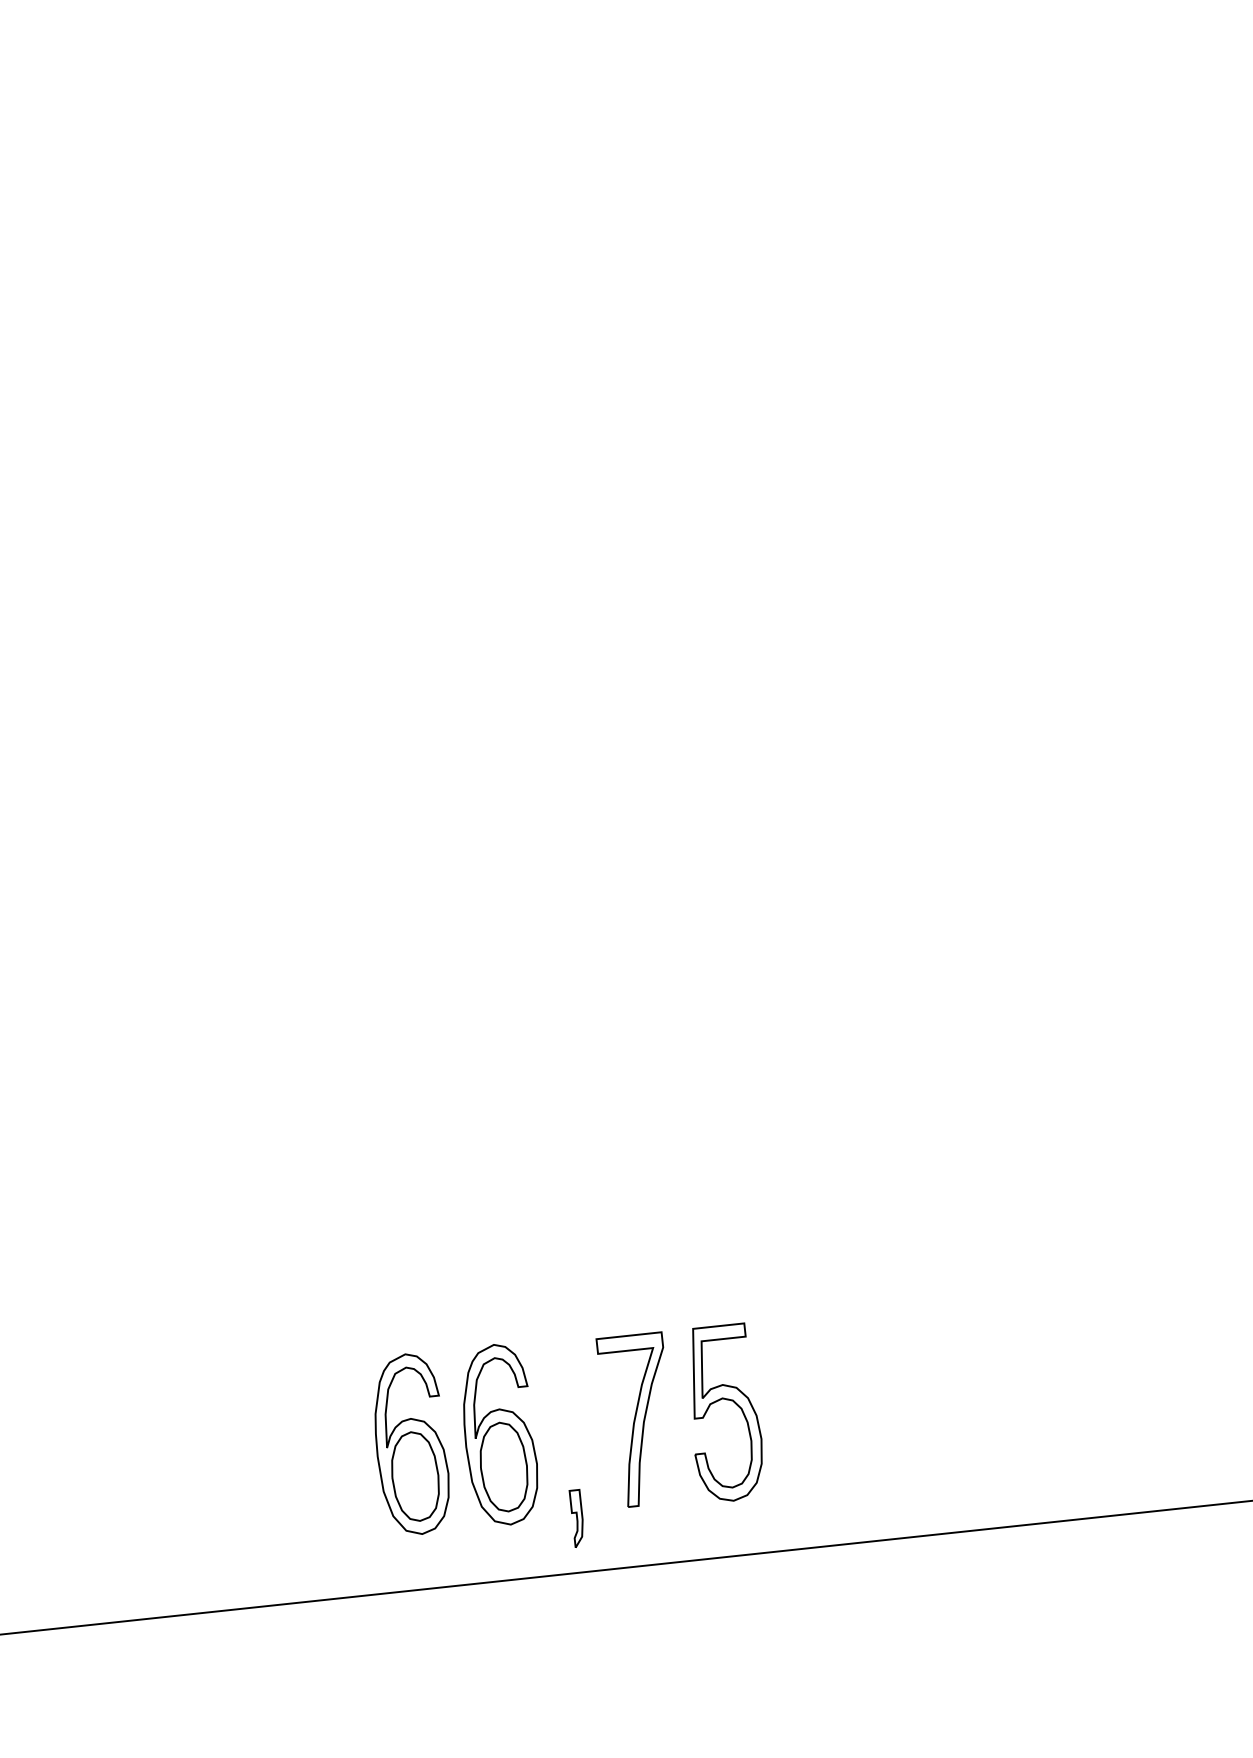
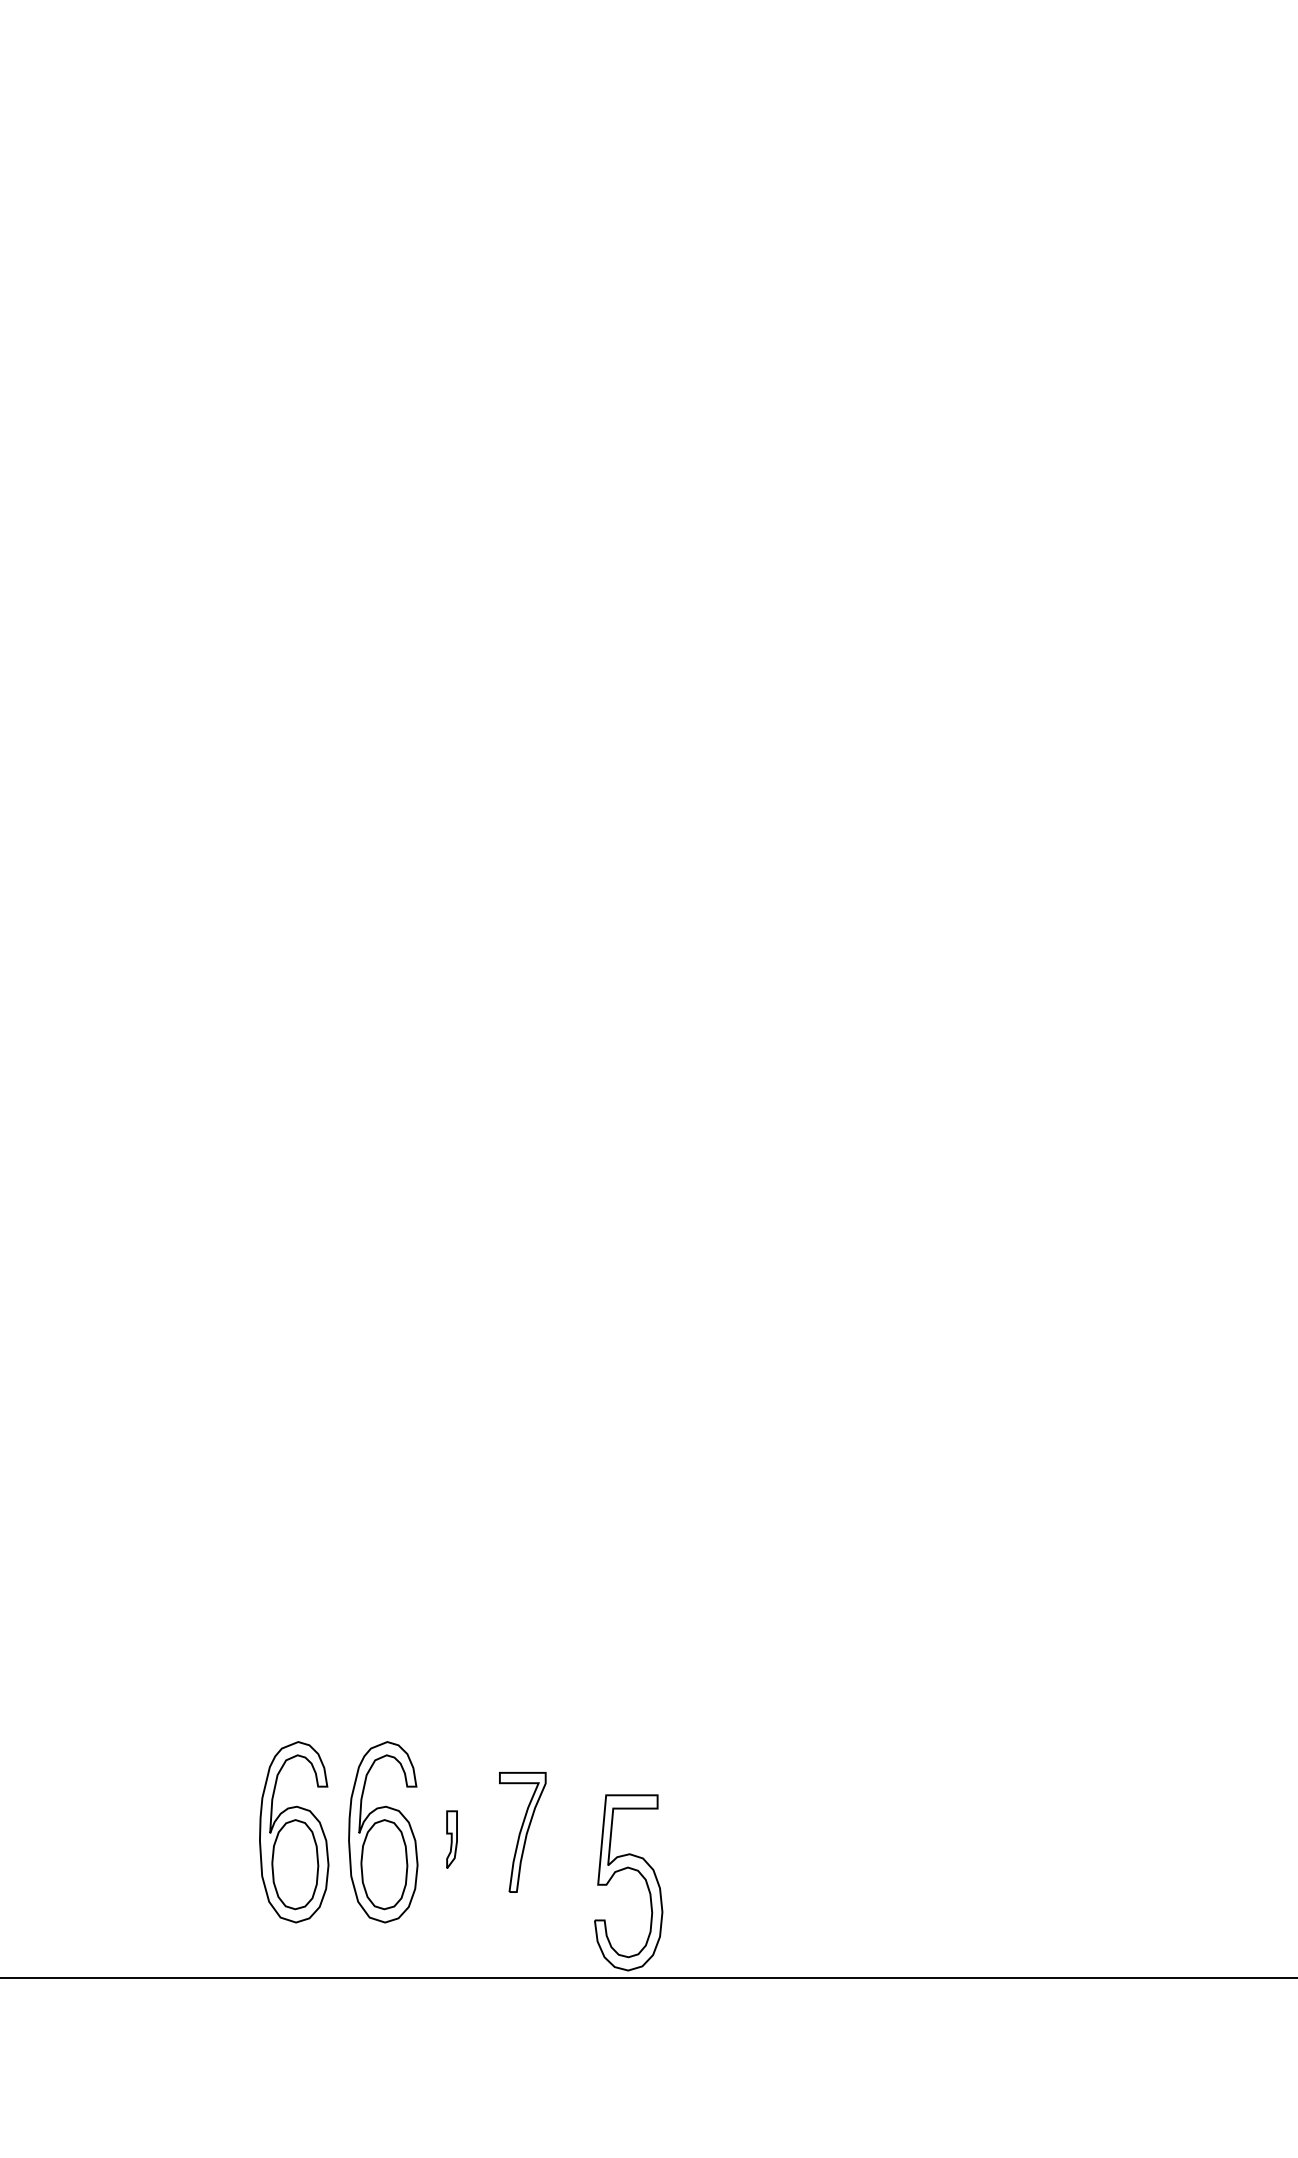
part: (718, 1401) -> (623, 1870), moved
part: (637, 1420) -> (522, 1832), size x0.7
part: (576, 1518) -> (451, 1839), moved

